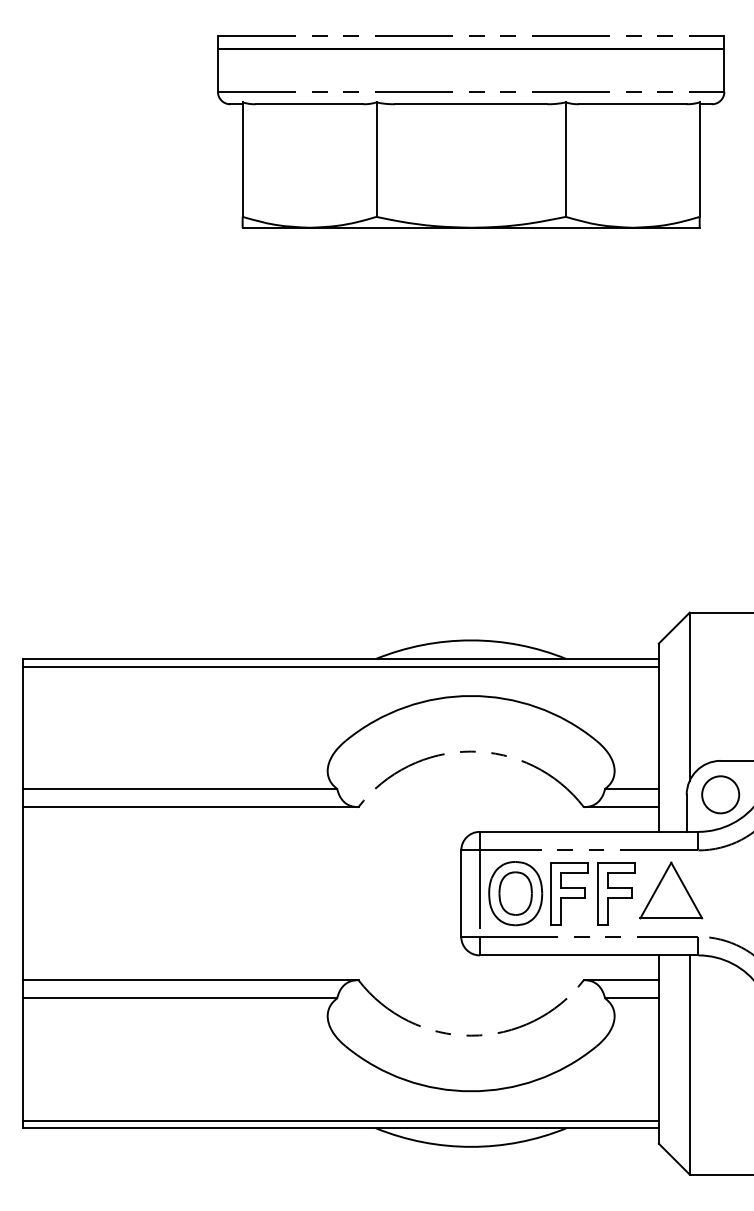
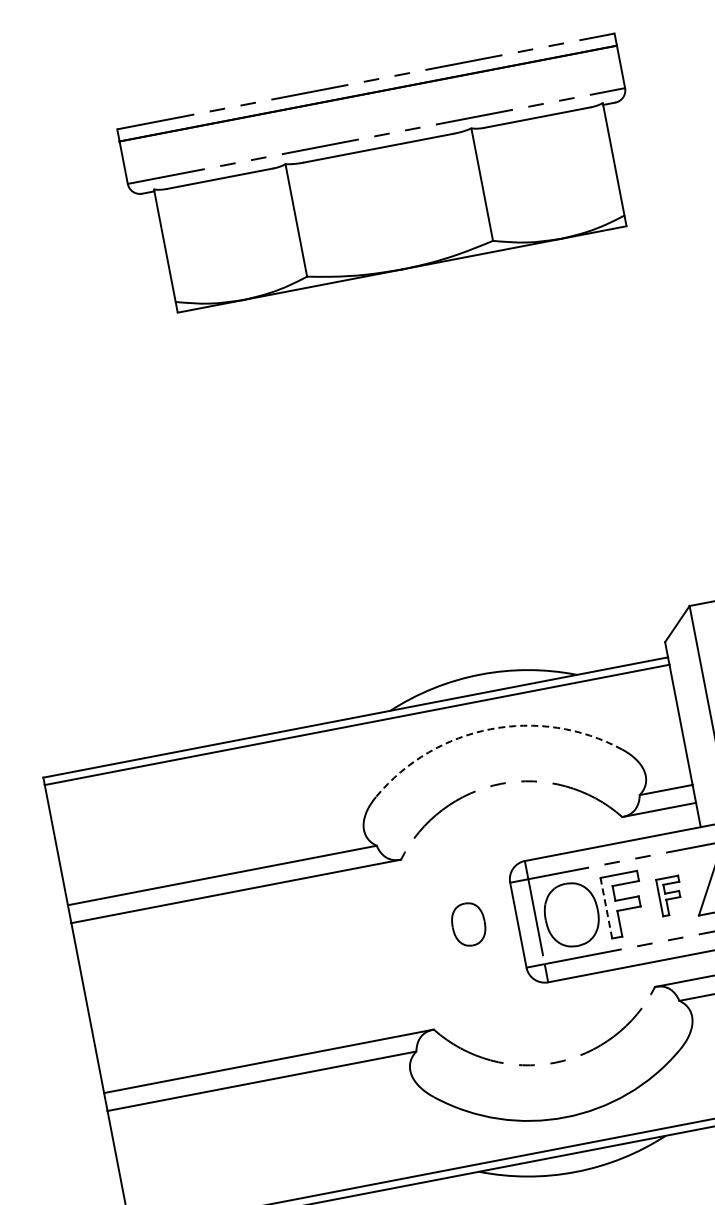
arc: (471, 696) -> (491, 729), solid -> dashed
part: (515, 893) -> (468, 924), moved
line: (550, 893) -> (605, 908), solid -> dashed
part: (616, 893) -> (670, 895), size x0.6

